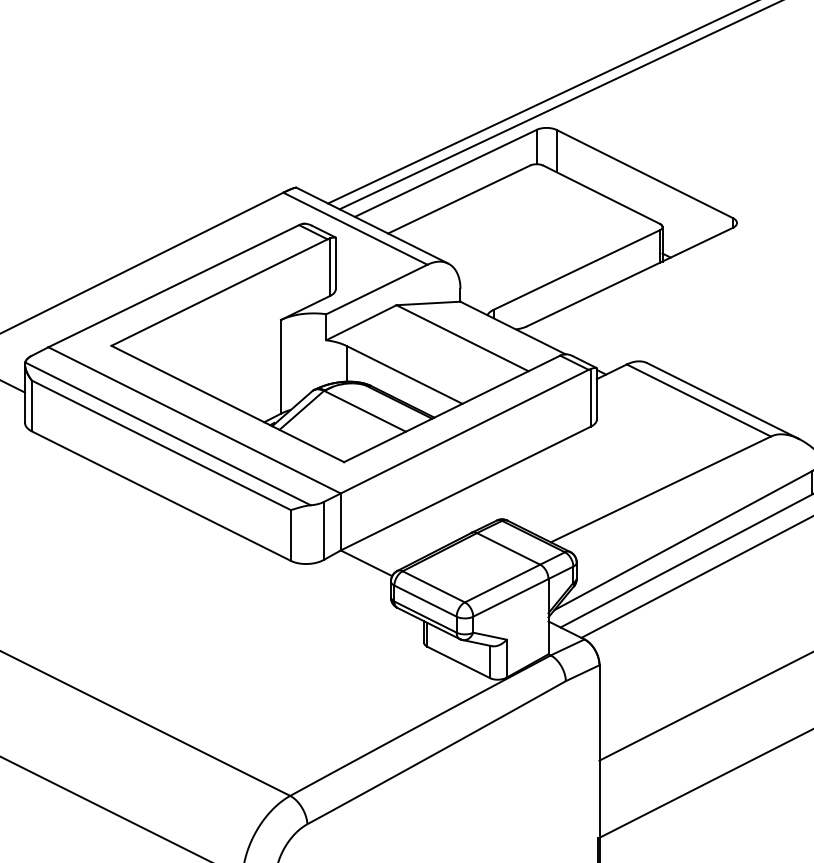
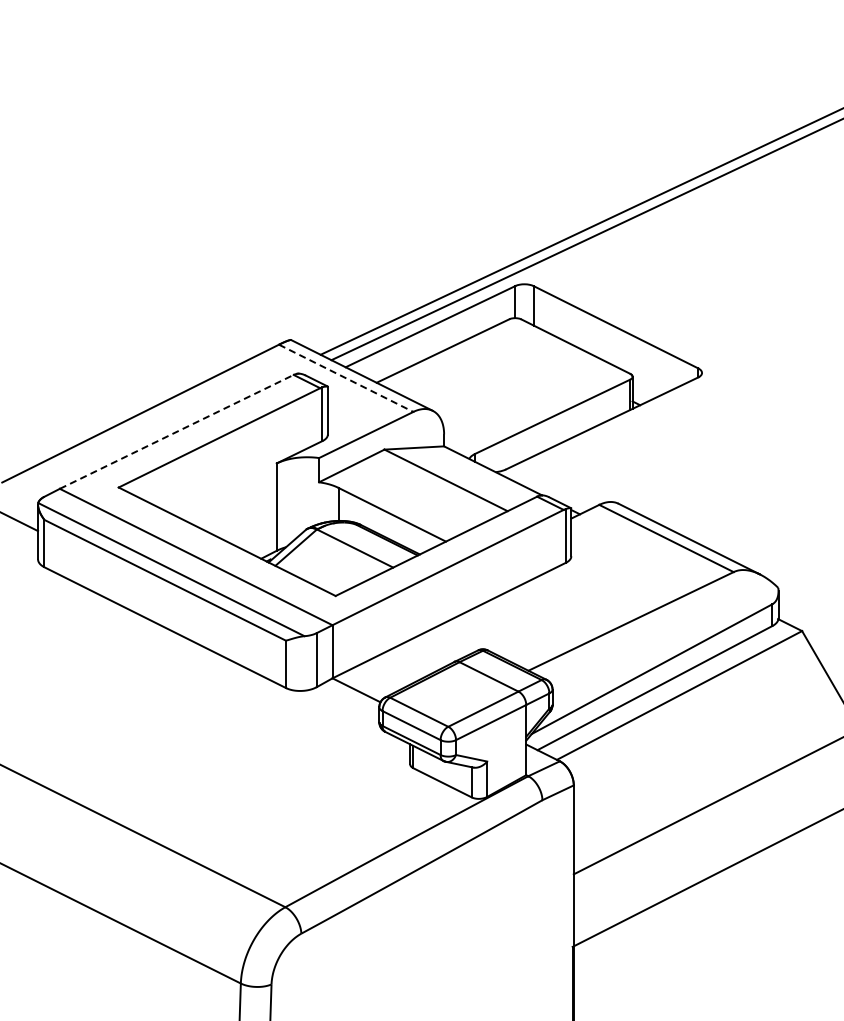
line: (355, 228) -> (346, 378), solid -> dashed
line: (174, 285) -> (177, 431), solid -> dashed

